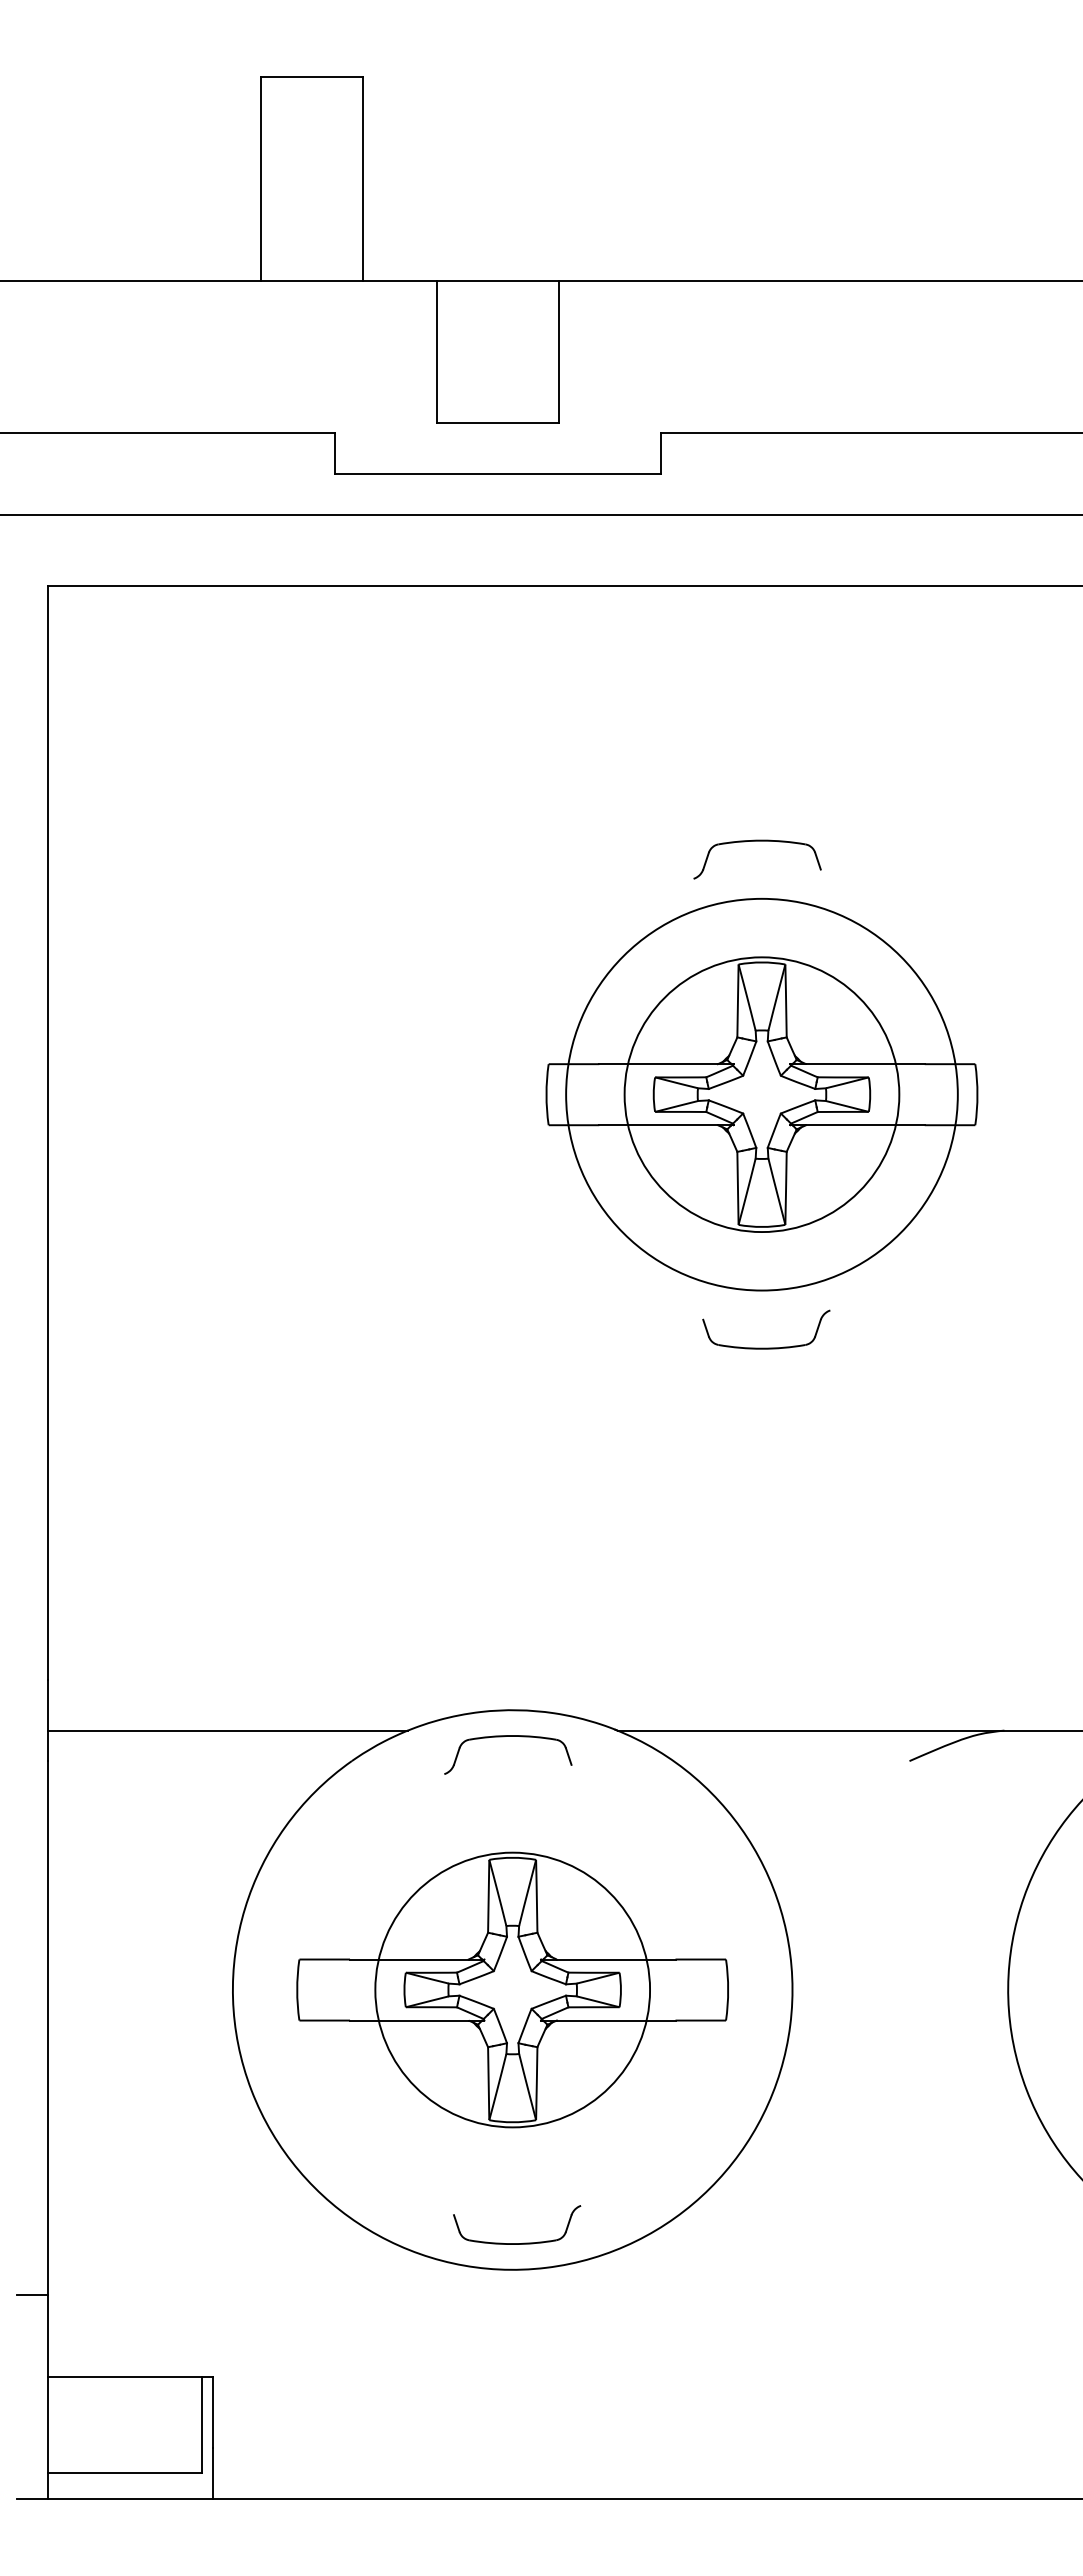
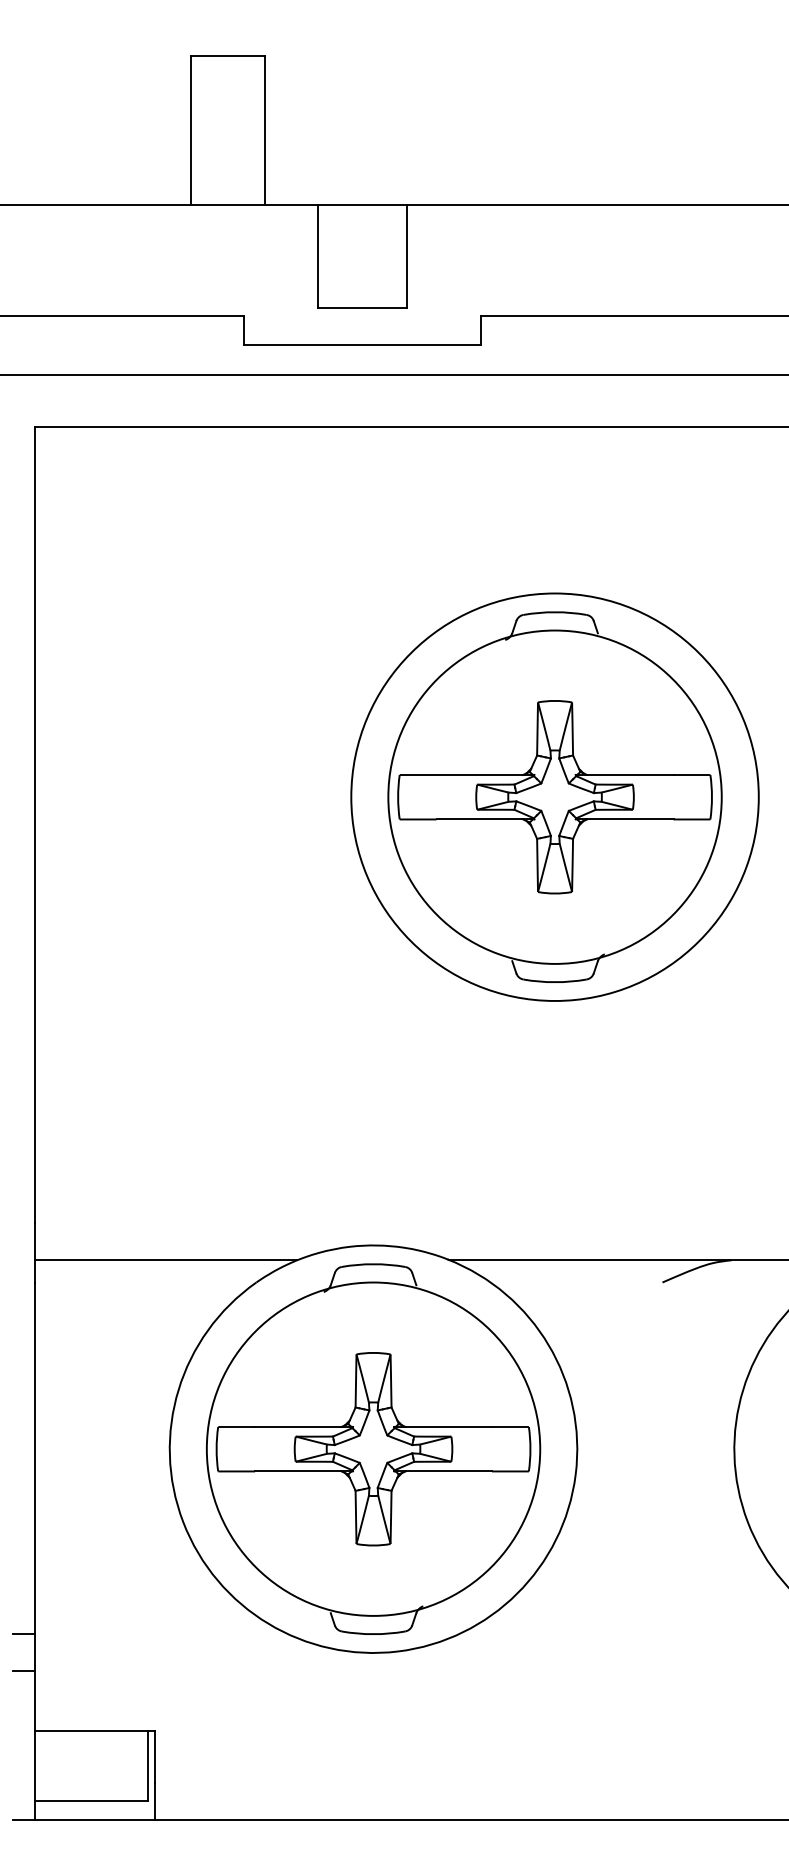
circle: (761, 1094) -> (554, 797), size x1.43
circle: (761, 1094) -> (554, 797), size x1.67
circle: (512, 1989) -> (373, 1448), size x1.67
line: (32, 2244) -> (23, 1634), added

